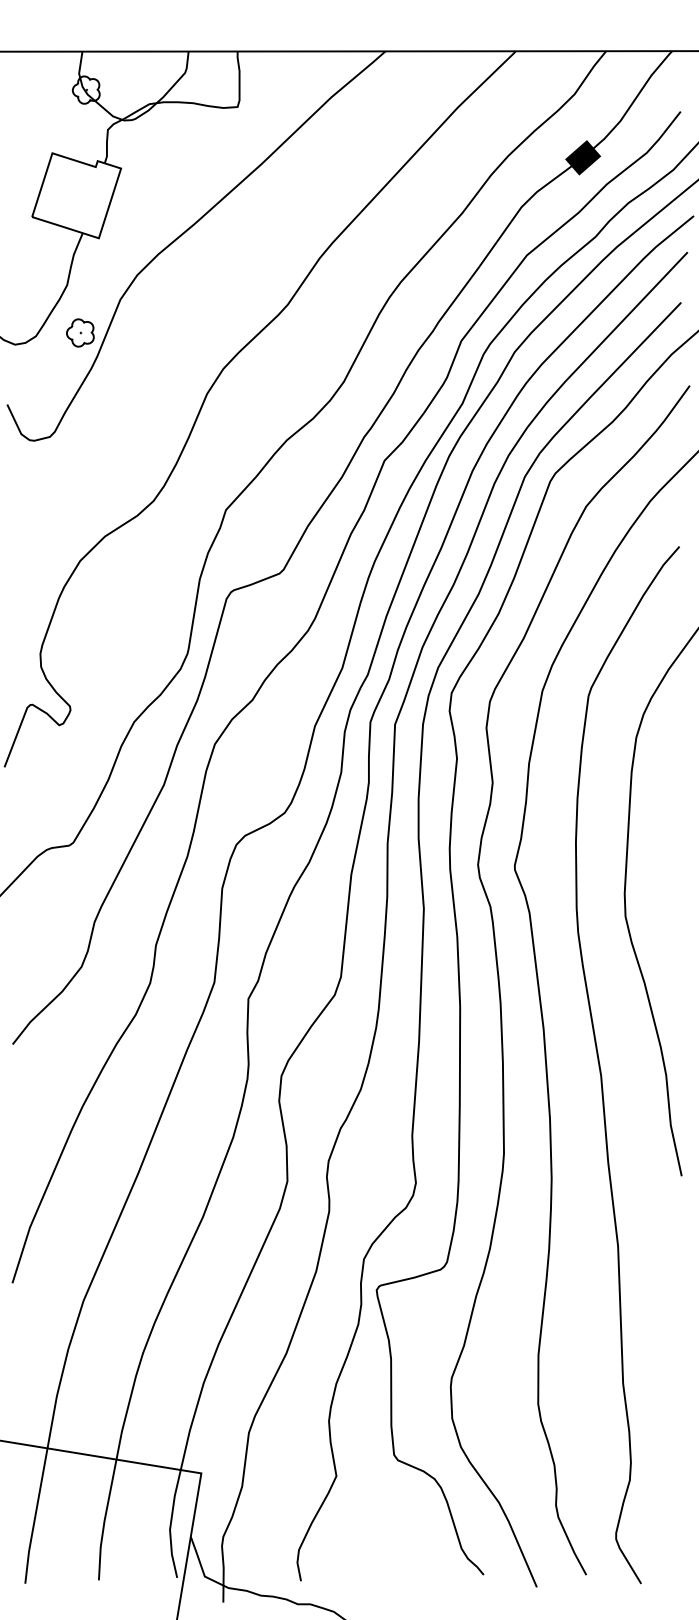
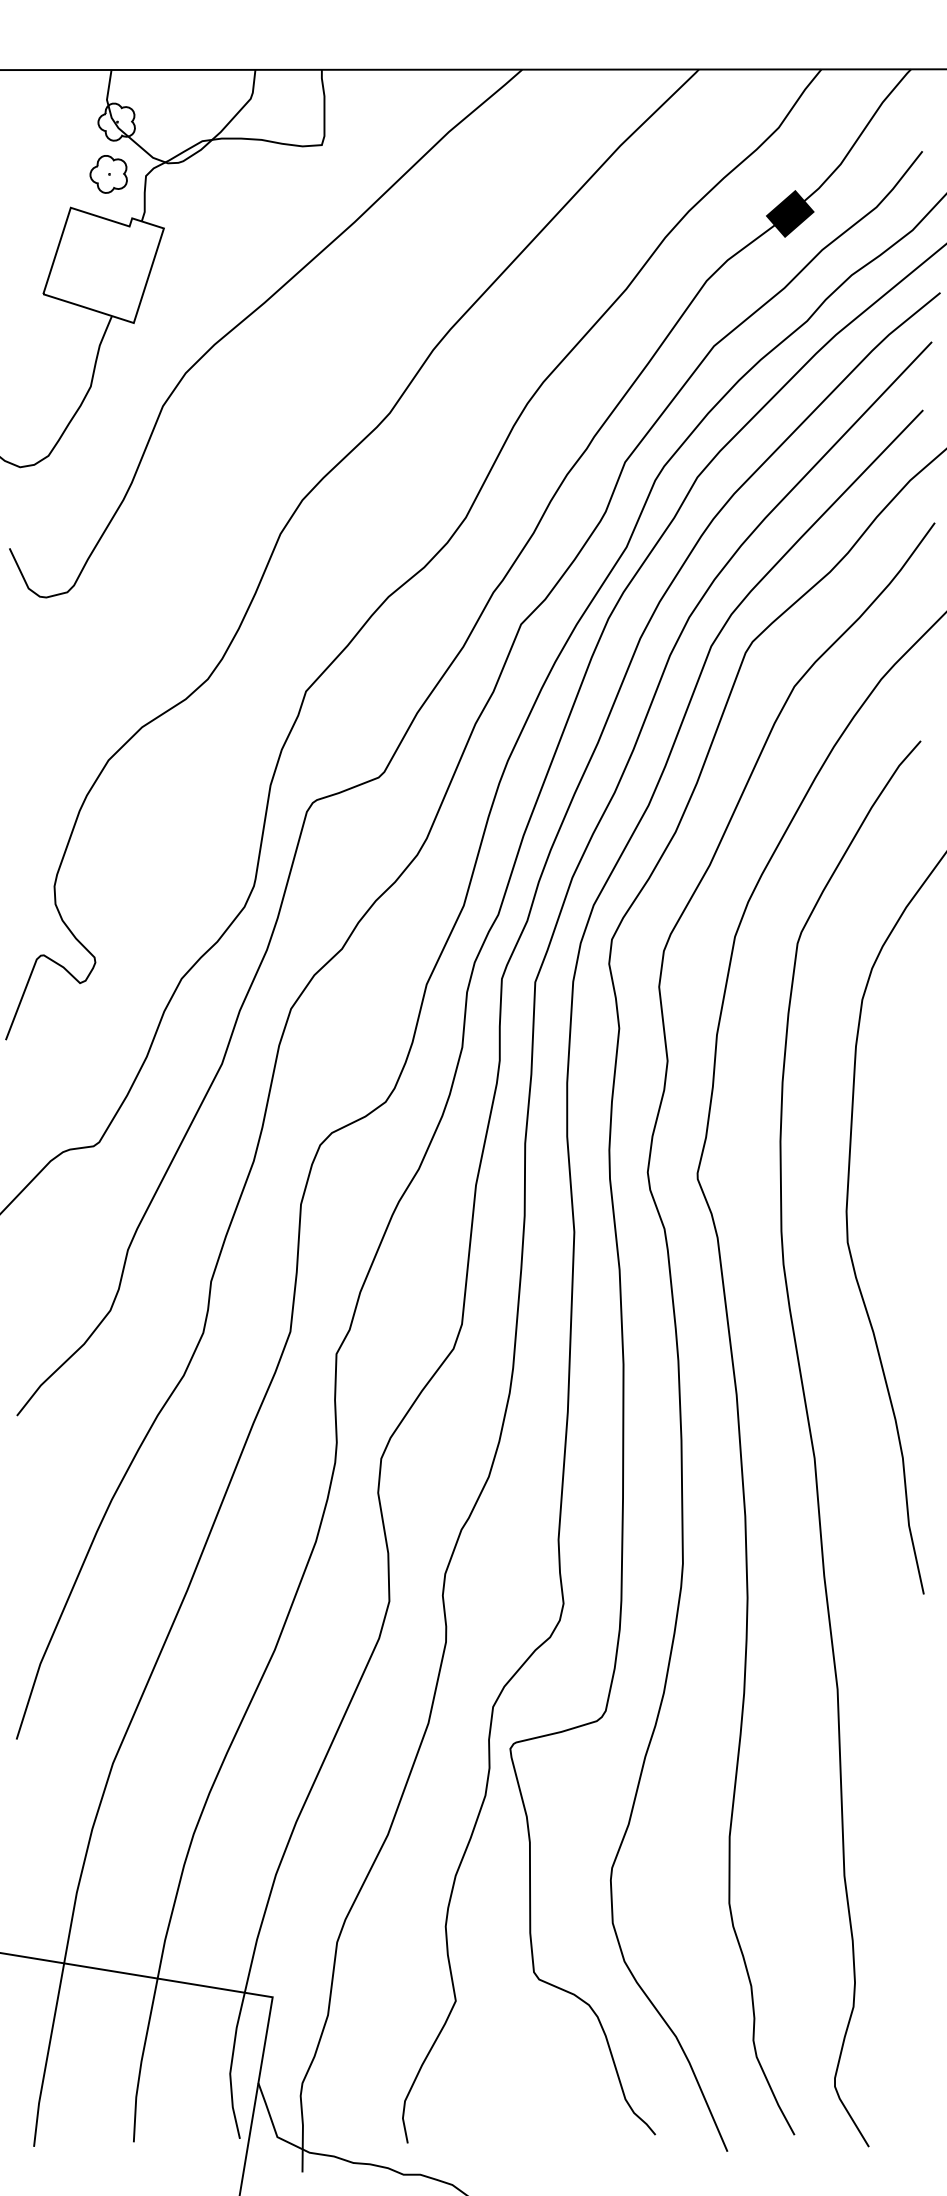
part: (80, 333) -> (108, 174), moved

